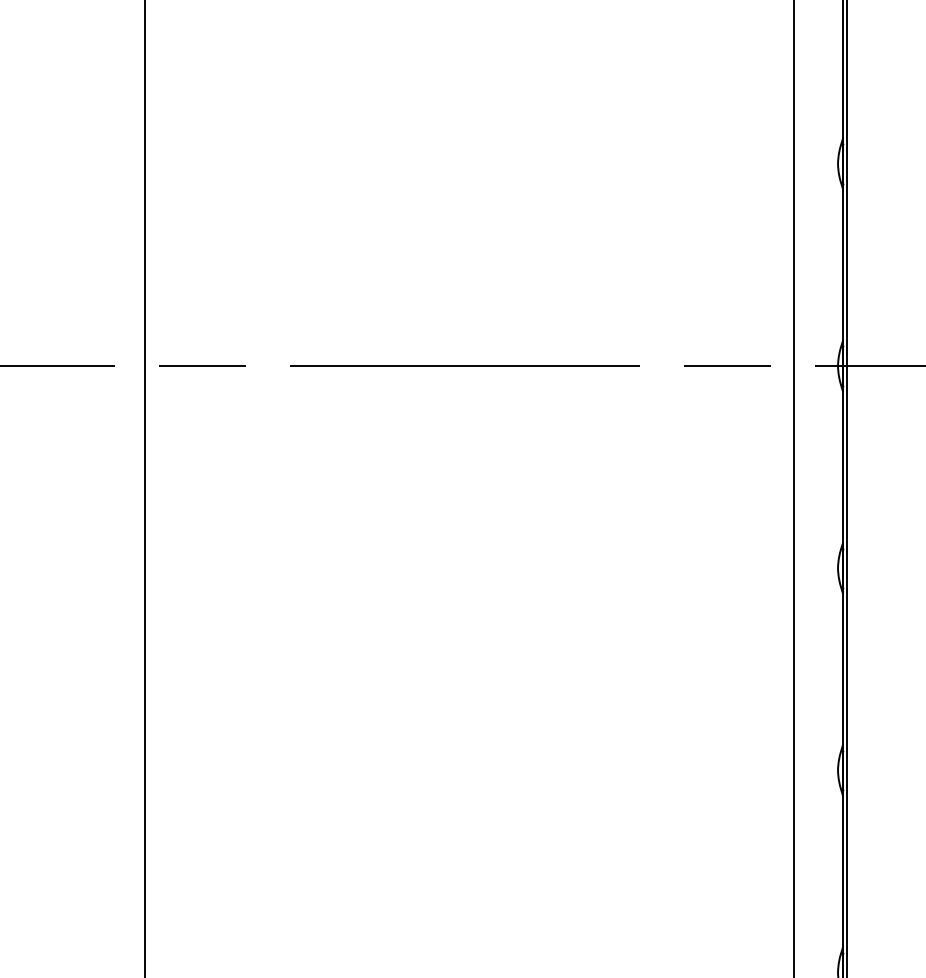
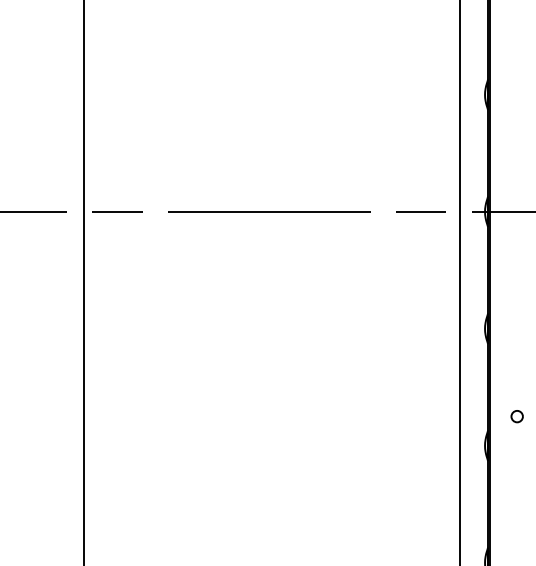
circle: (892, 719) -> (516, 416), added

